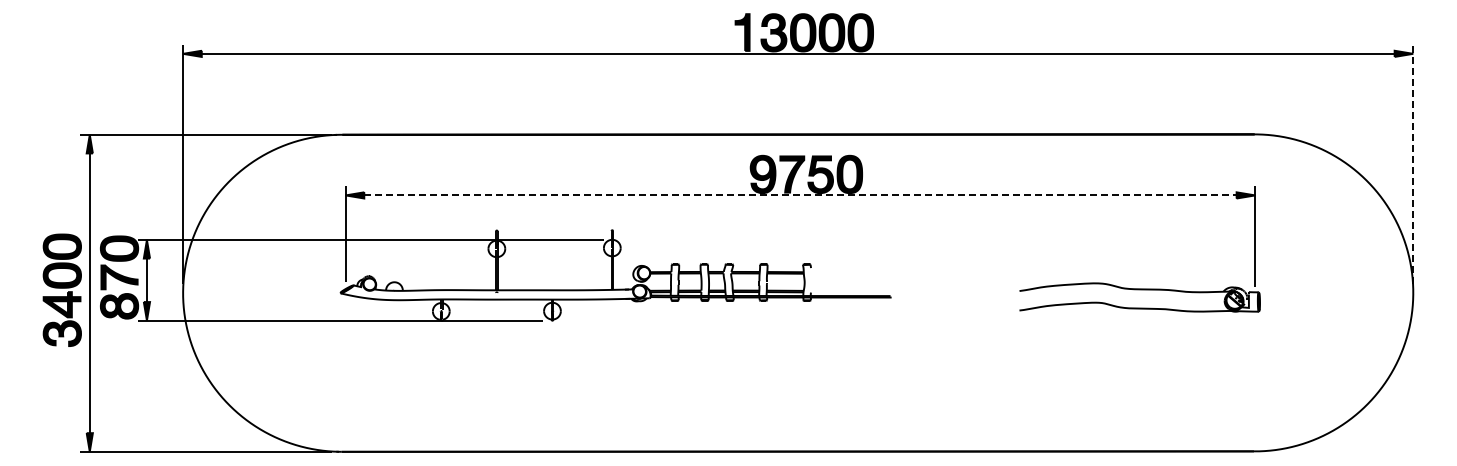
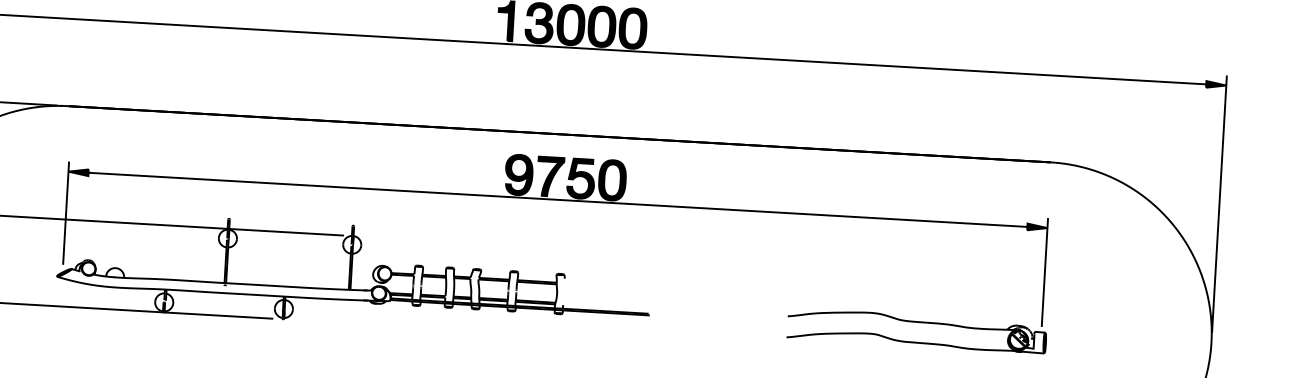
line: (1413, 163) -> (1219, 203), dashed -> solid
line: (800, 195) -> (558, 199), dashed -> solid

